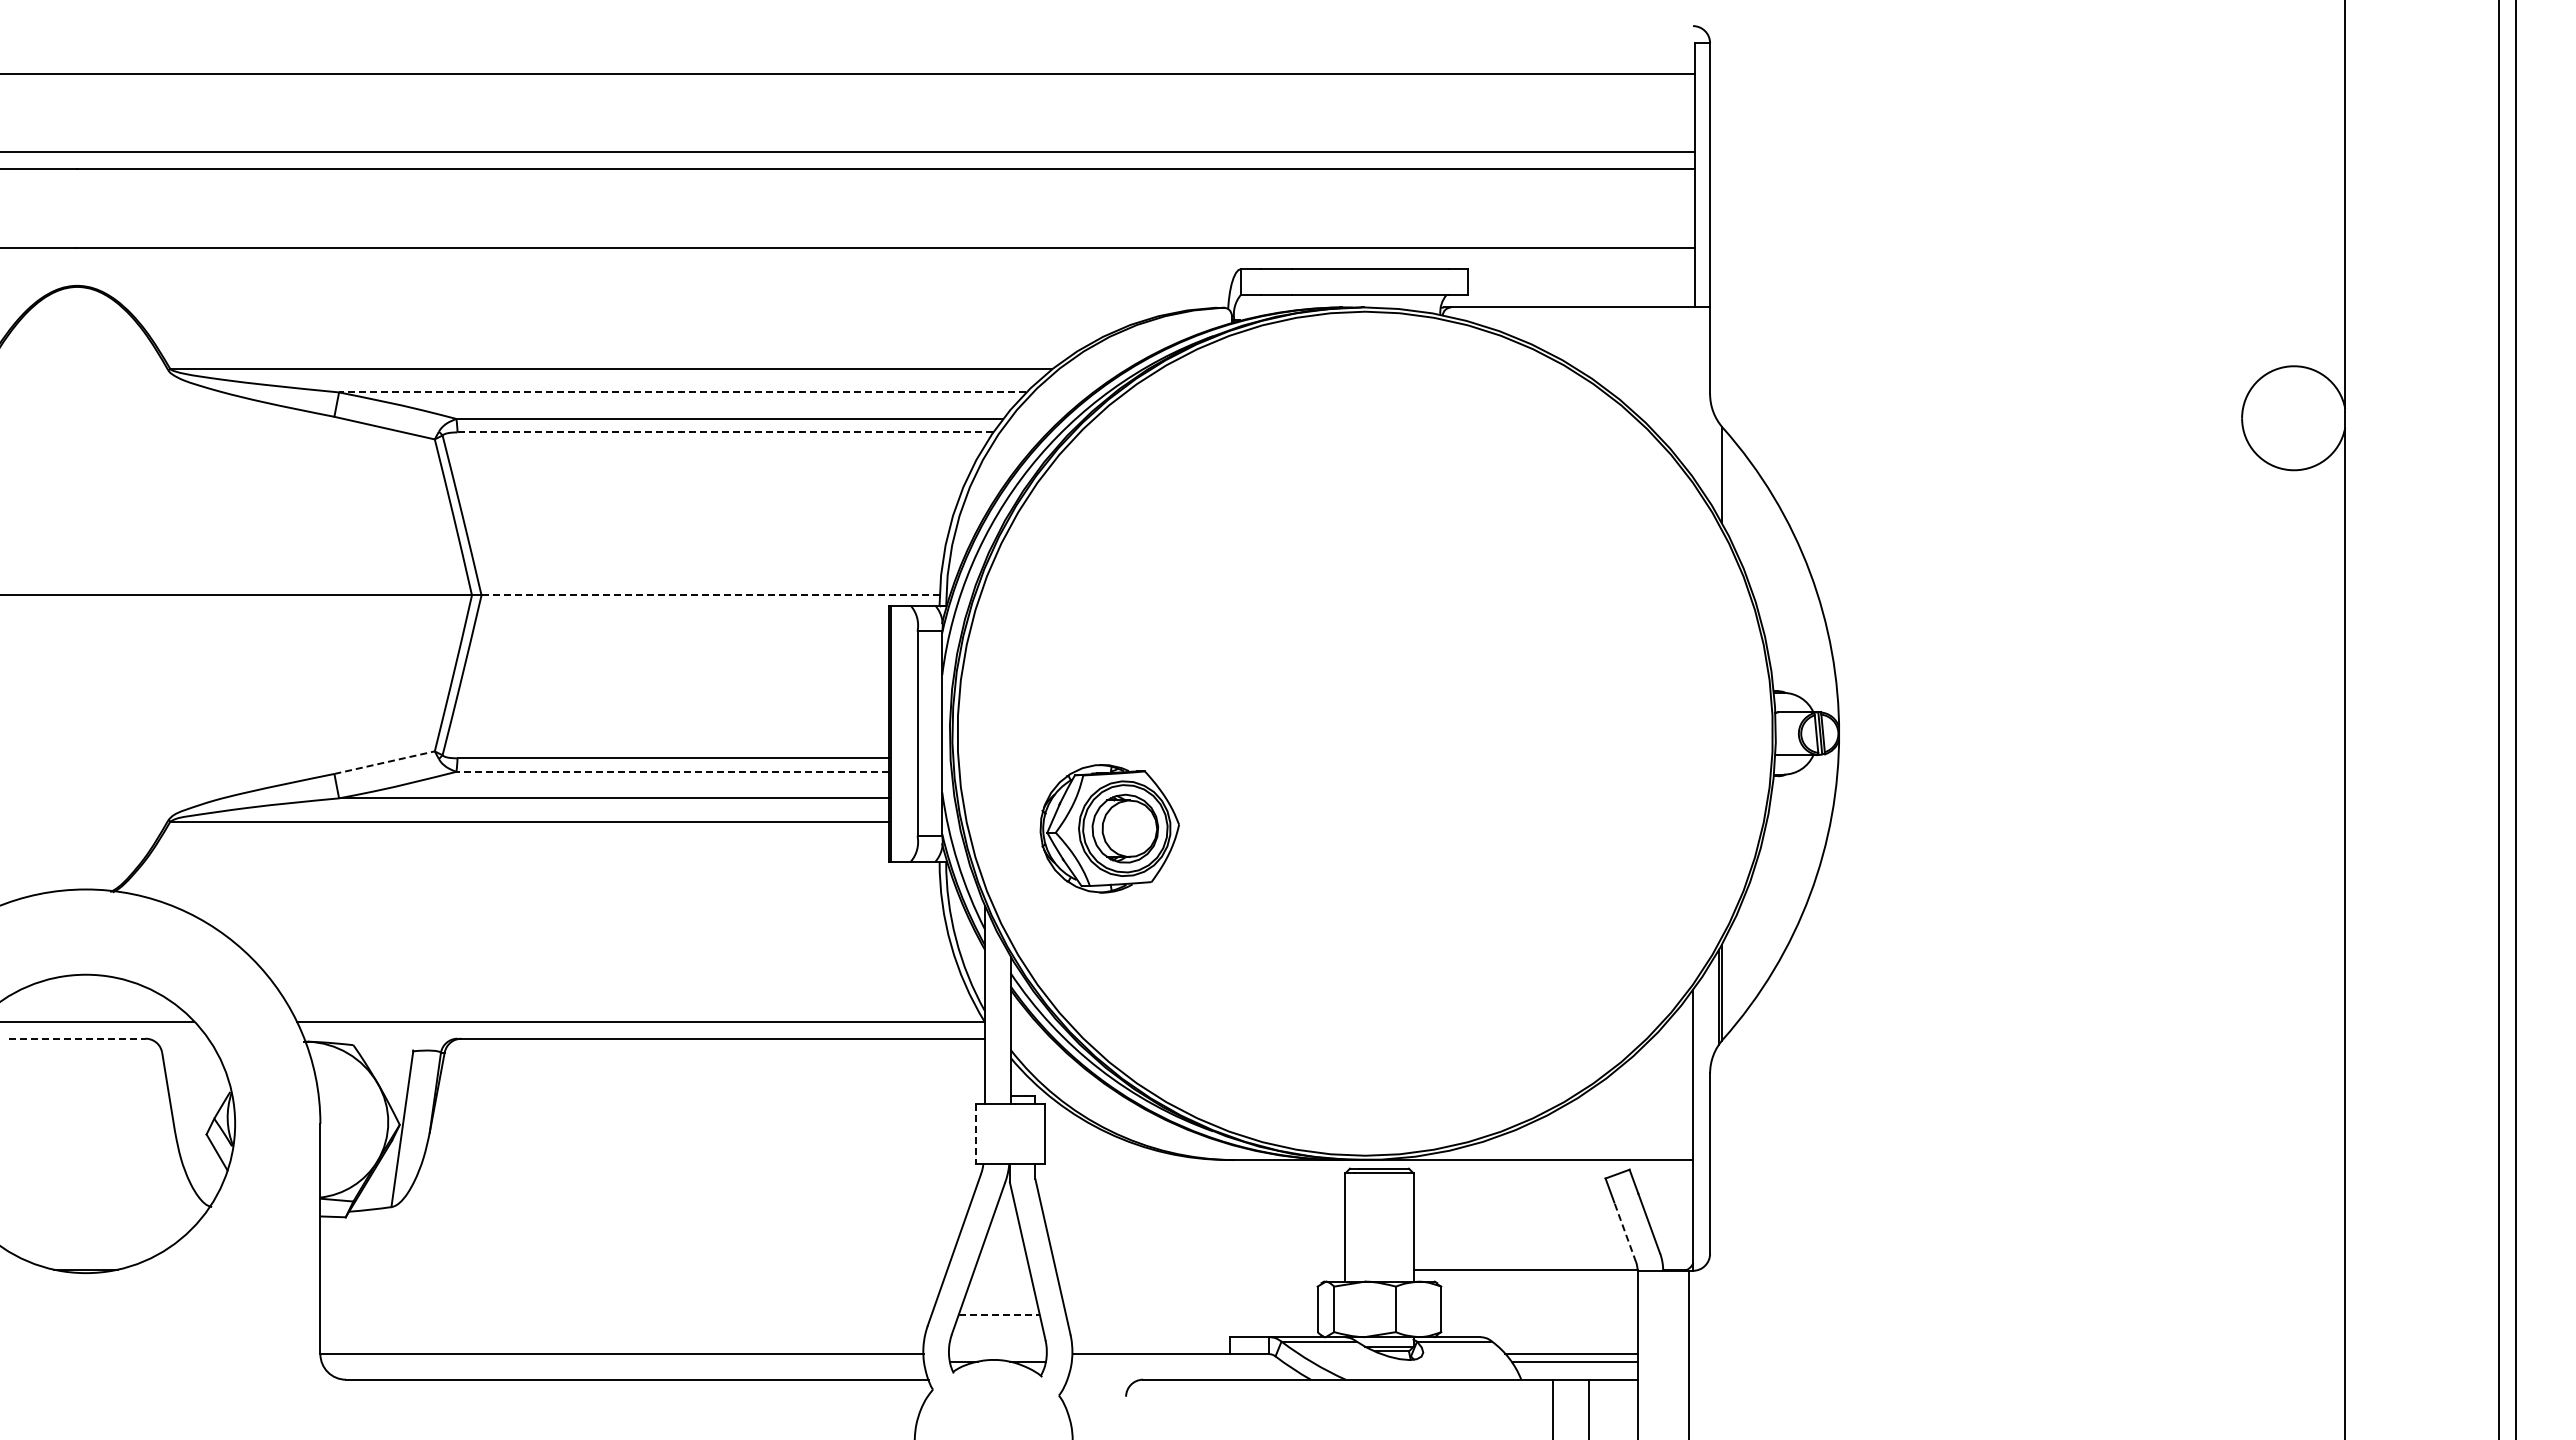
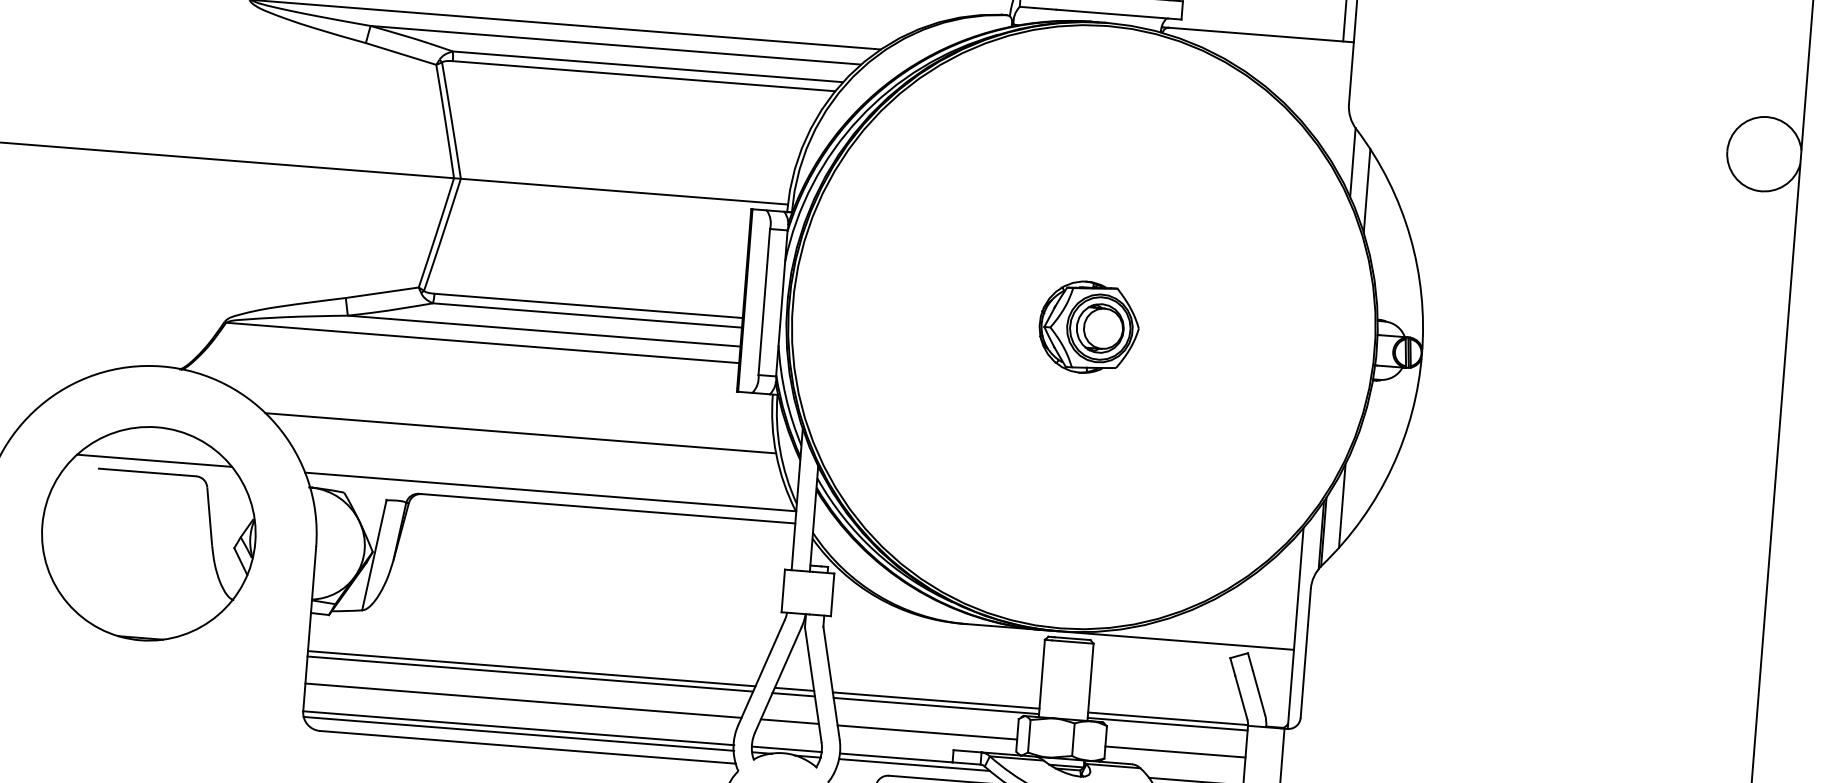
line: (682, 392) -> (615, 45), dashed -> solid
line: (725, 432) -> (644, 76), dashed -> solid
line: (1744, 512) -> (1366, 190), added
line: (711, 595) -> (624, 191), dashed -> solid
line: (385, 762) -> (382, 292), dashed -> solid
line: (672, 771) -> (587, 315), dashed -> solid
part: (1109, 828) -> (1088, 327), moved
line: (592, 943) -> (520, 433), added
line: (1744, 954) -> (1342, 506), added
line: (77, 1038) -> (147, 472), dashed -> solid
line: (975, 1134) -> (783, 591), dashed -> solid
line: (1625, 1232) -> (1241, 697), dashed -> solid
line: (633, 1269) -> (531, 668), added
line: (1001, 1269) -> (794, 689), added
line: (1200, 1269) -> (936, 700), added
line: (632, 1277) -> (530, 674), added
line: (1001, 1277) -> (793, 694), added
line: (1201, 1277) -> (936, 706), added
line: (1525, 1277) -> (1167, 724), added
line: (625, 1315) -> (523, 700), added
line: (999, 1315) -> (790, 721), dashed -> solid
line: (1191, 1315) -> (927, 732), added
line: (1539, 1315) -> (1175, 752), added
line: (998, 1354) -> (787, 749), added
line: (622, 1361) -> (518, 733), added
line: (1177, 1361) -> (914, 764), added

